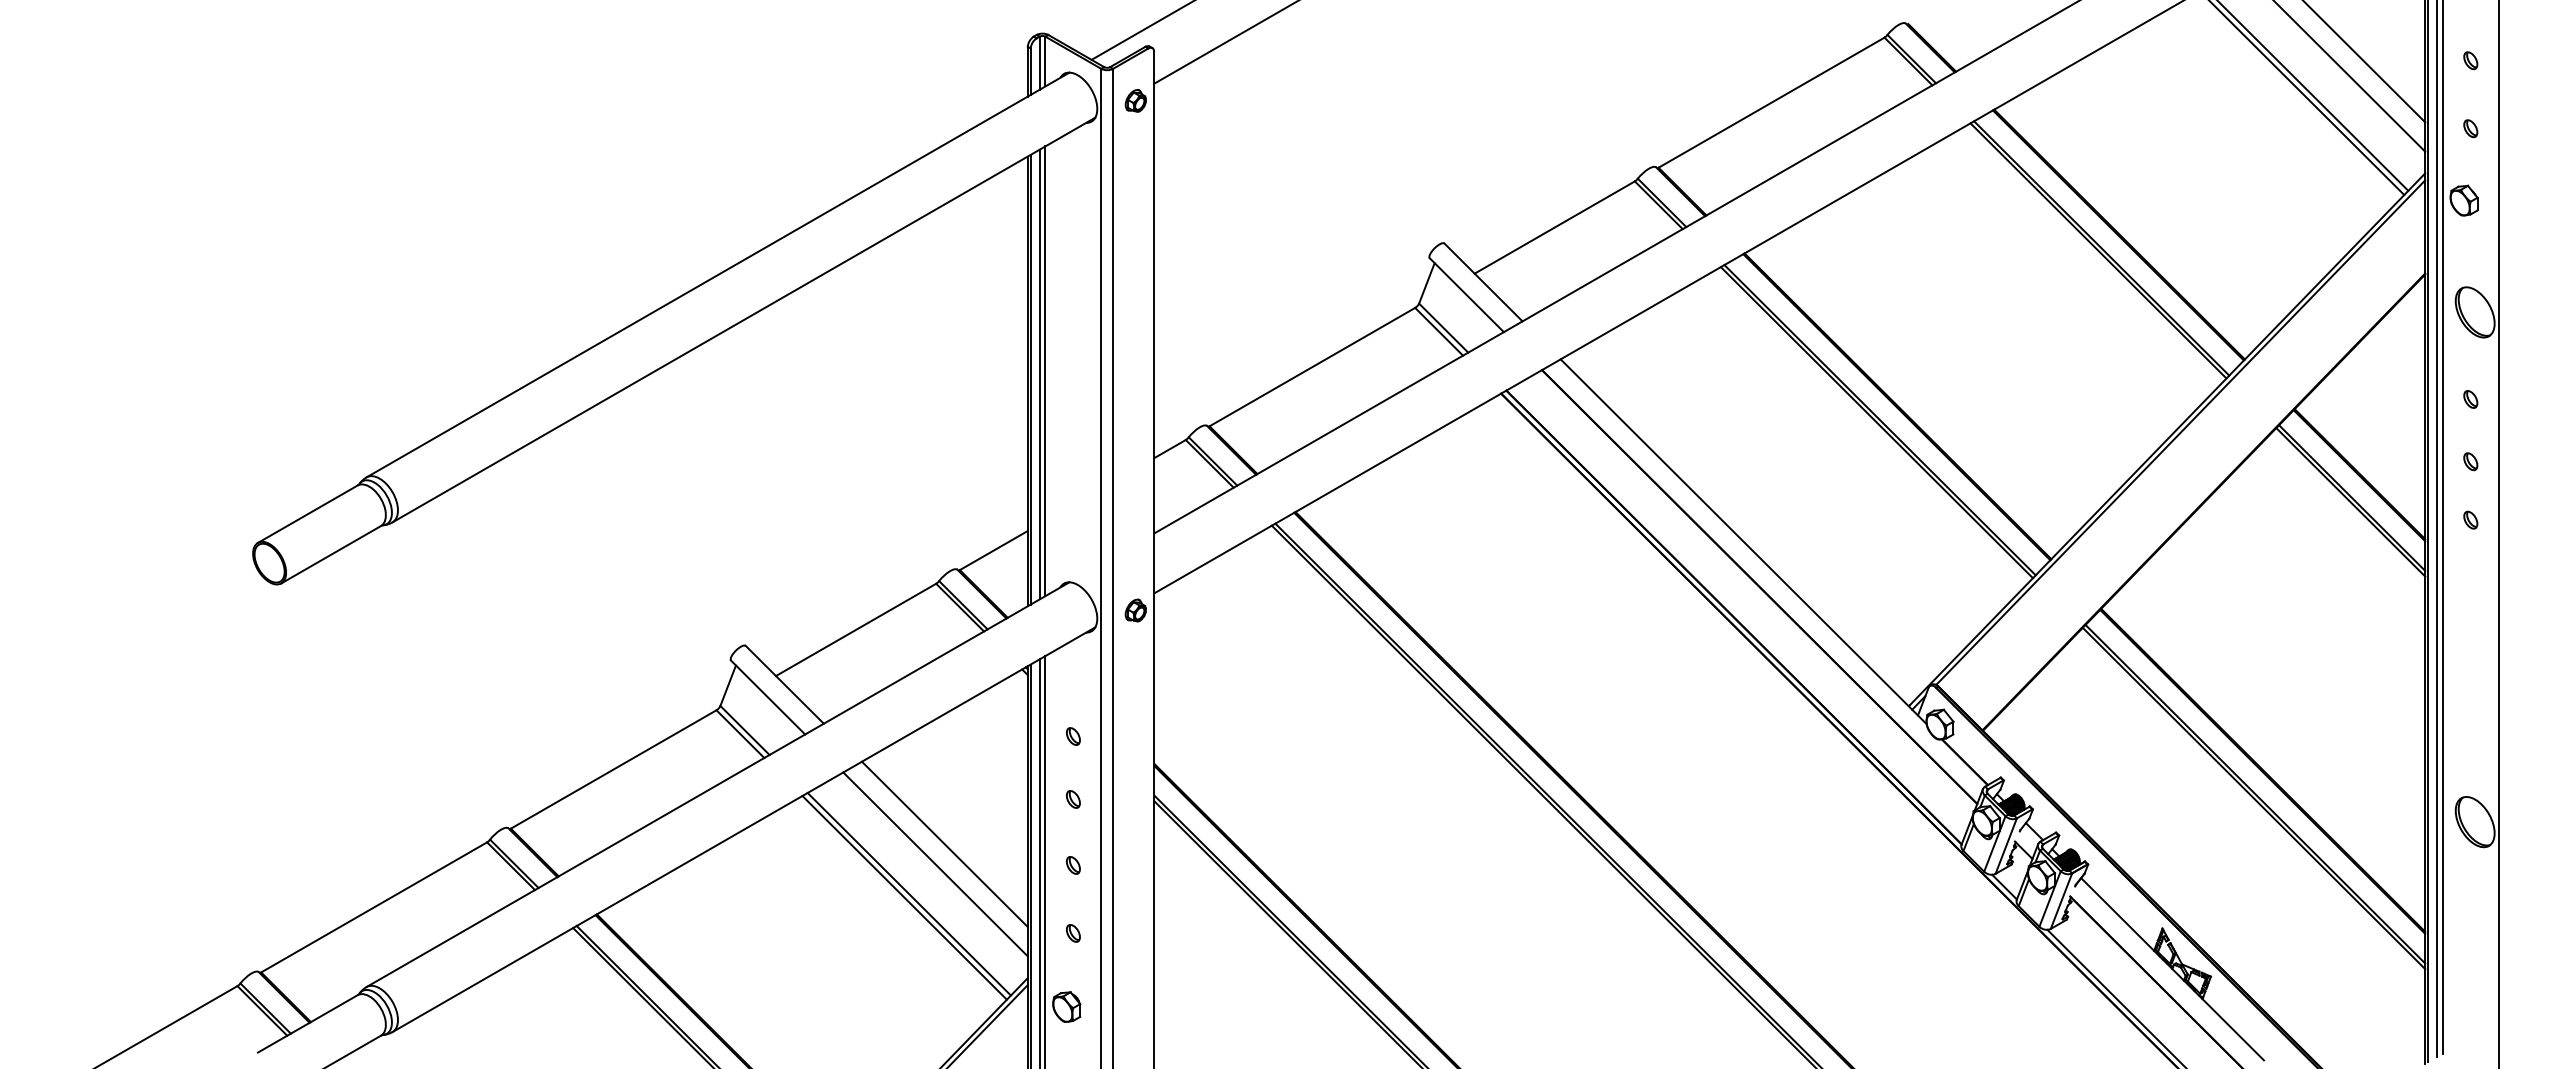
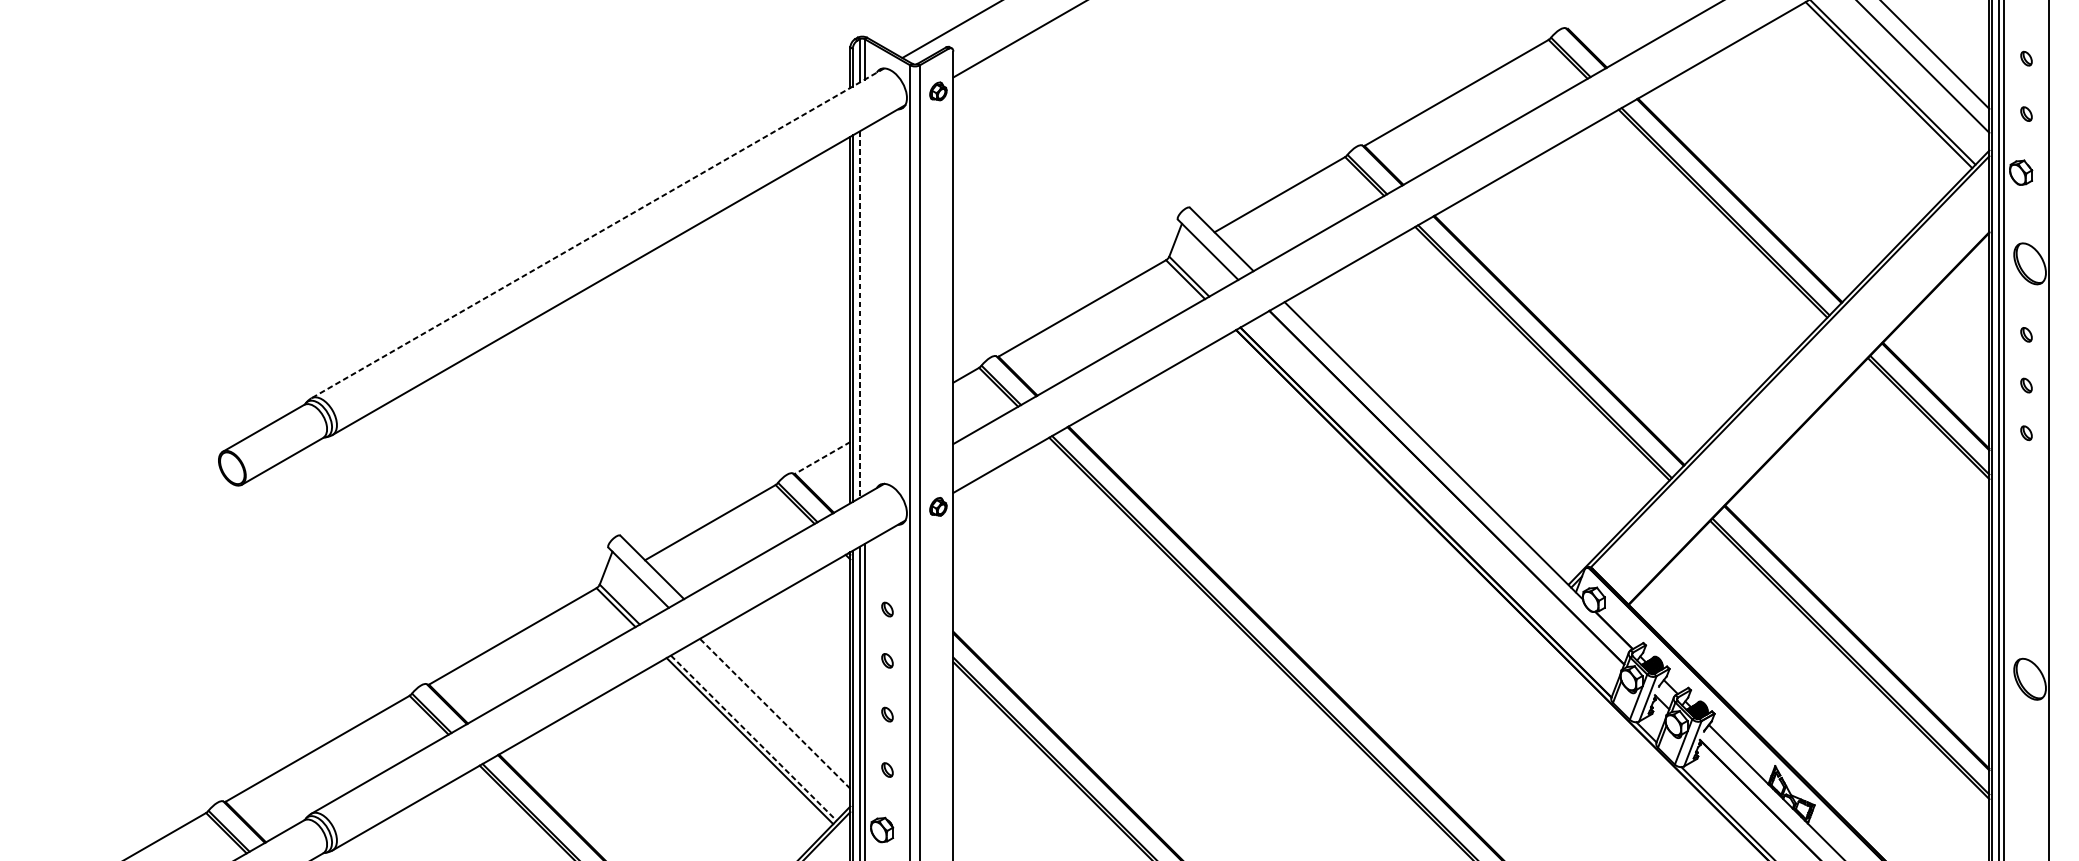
line: (717, 275) -> (597, 233), solid -> dashed
line: (1045, 371) -> (864, 312), removed
line: (1039, 374) -> (859, 314), solid -> dashed
line: (993, 550) -> (822, 457), solid -> dashed
line: (944, 844) -> (782, 697), removed
line: (935, 864) -> (775, 713), solid -> dashed
line: (909, 894) -> (753, 738), solid -> dashed

